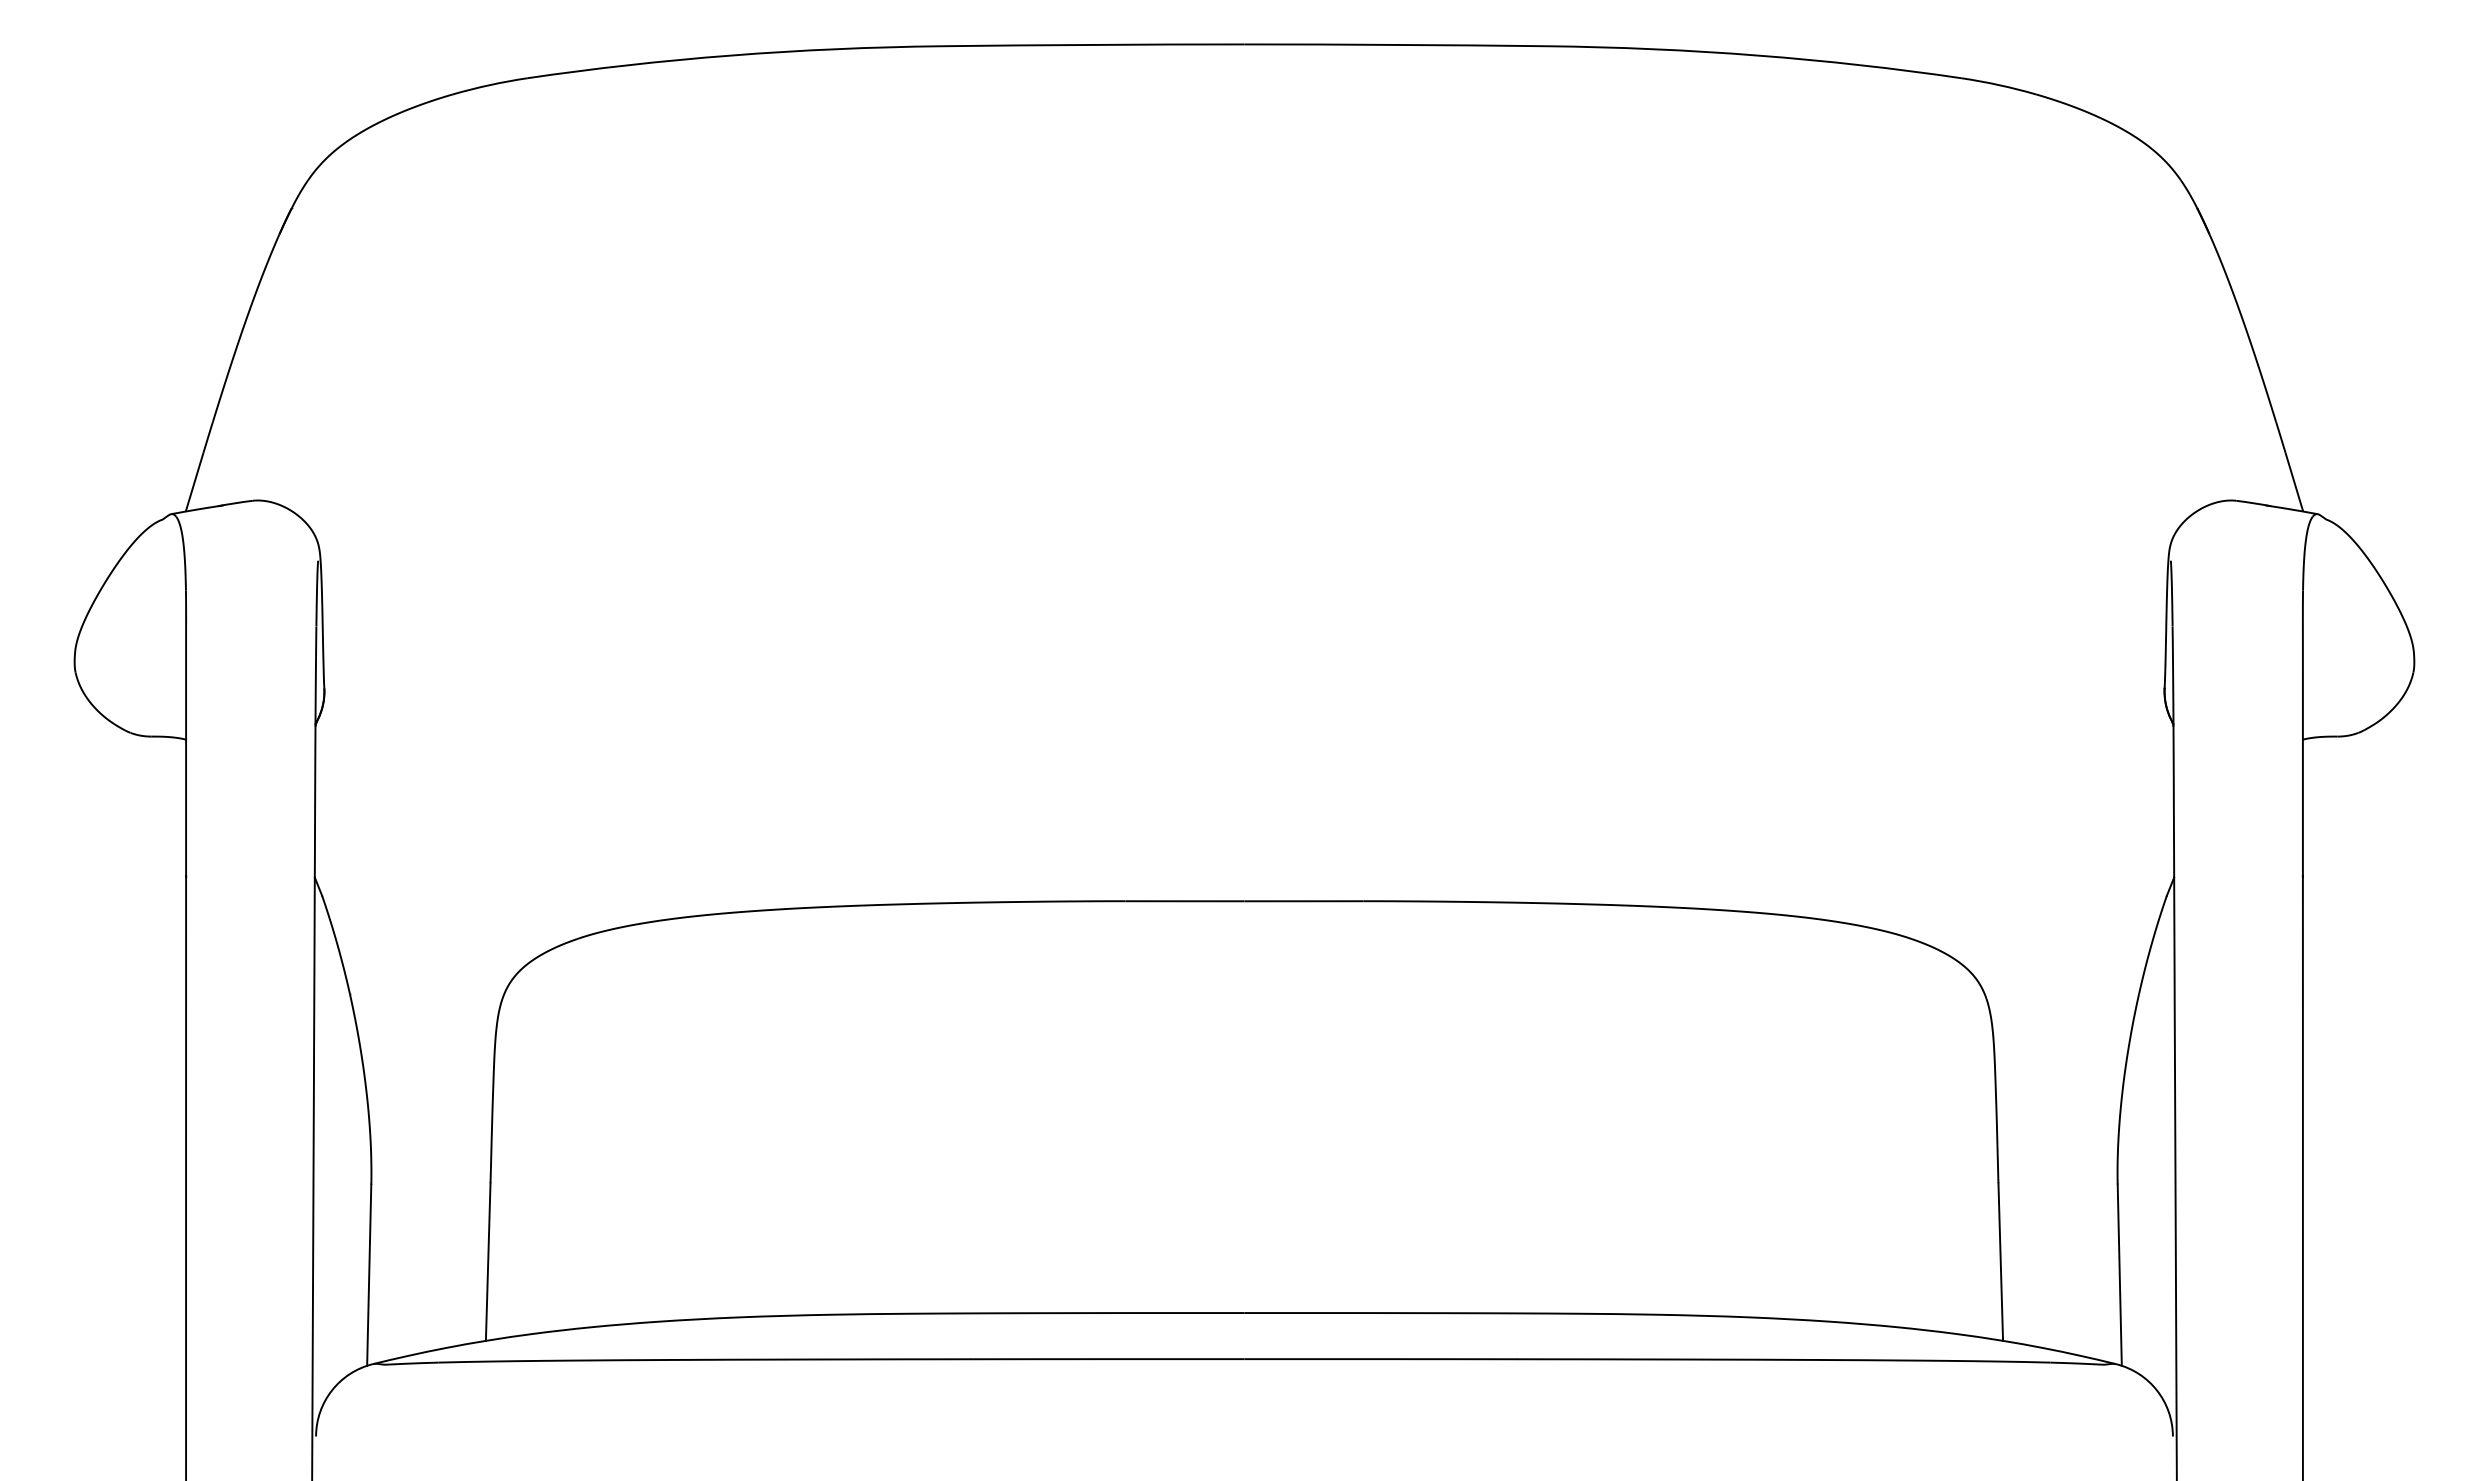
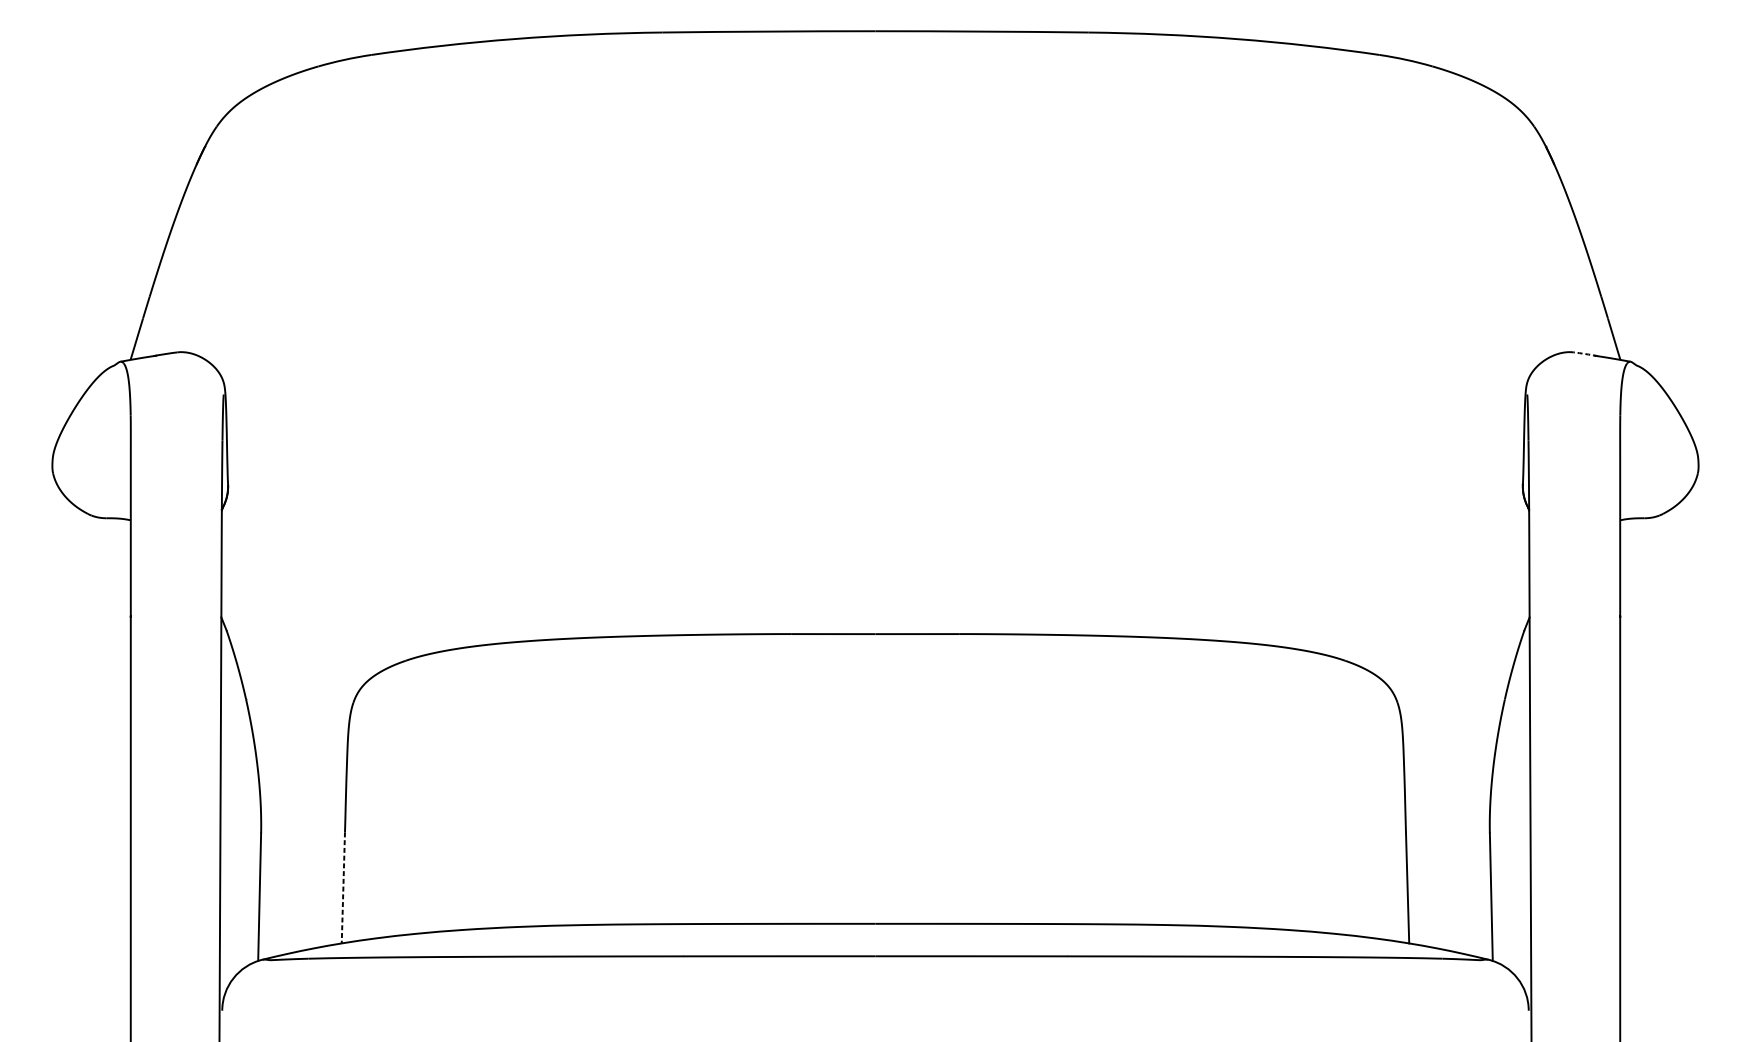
arc: (2253, 503) -> (1585, 354), solid -> dashed
line: (488, 1262) -> (343, 888), solid -> dashed

